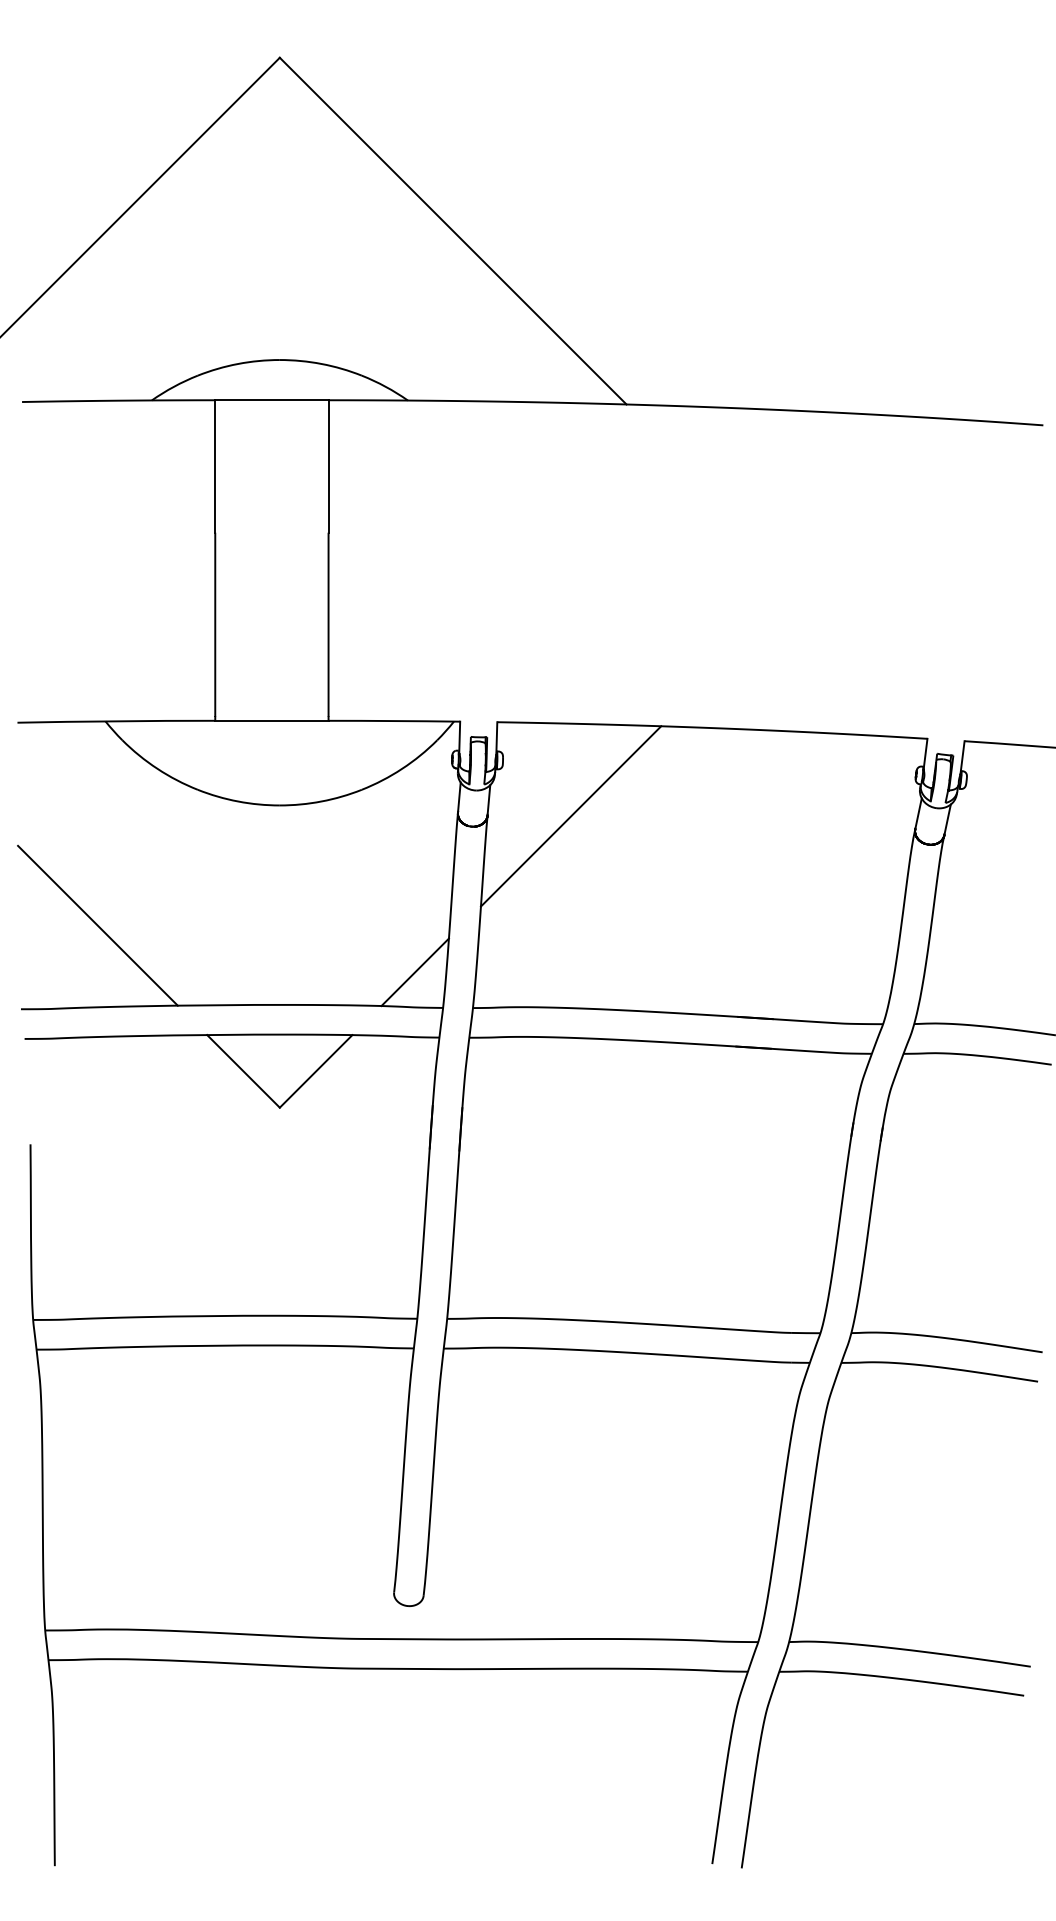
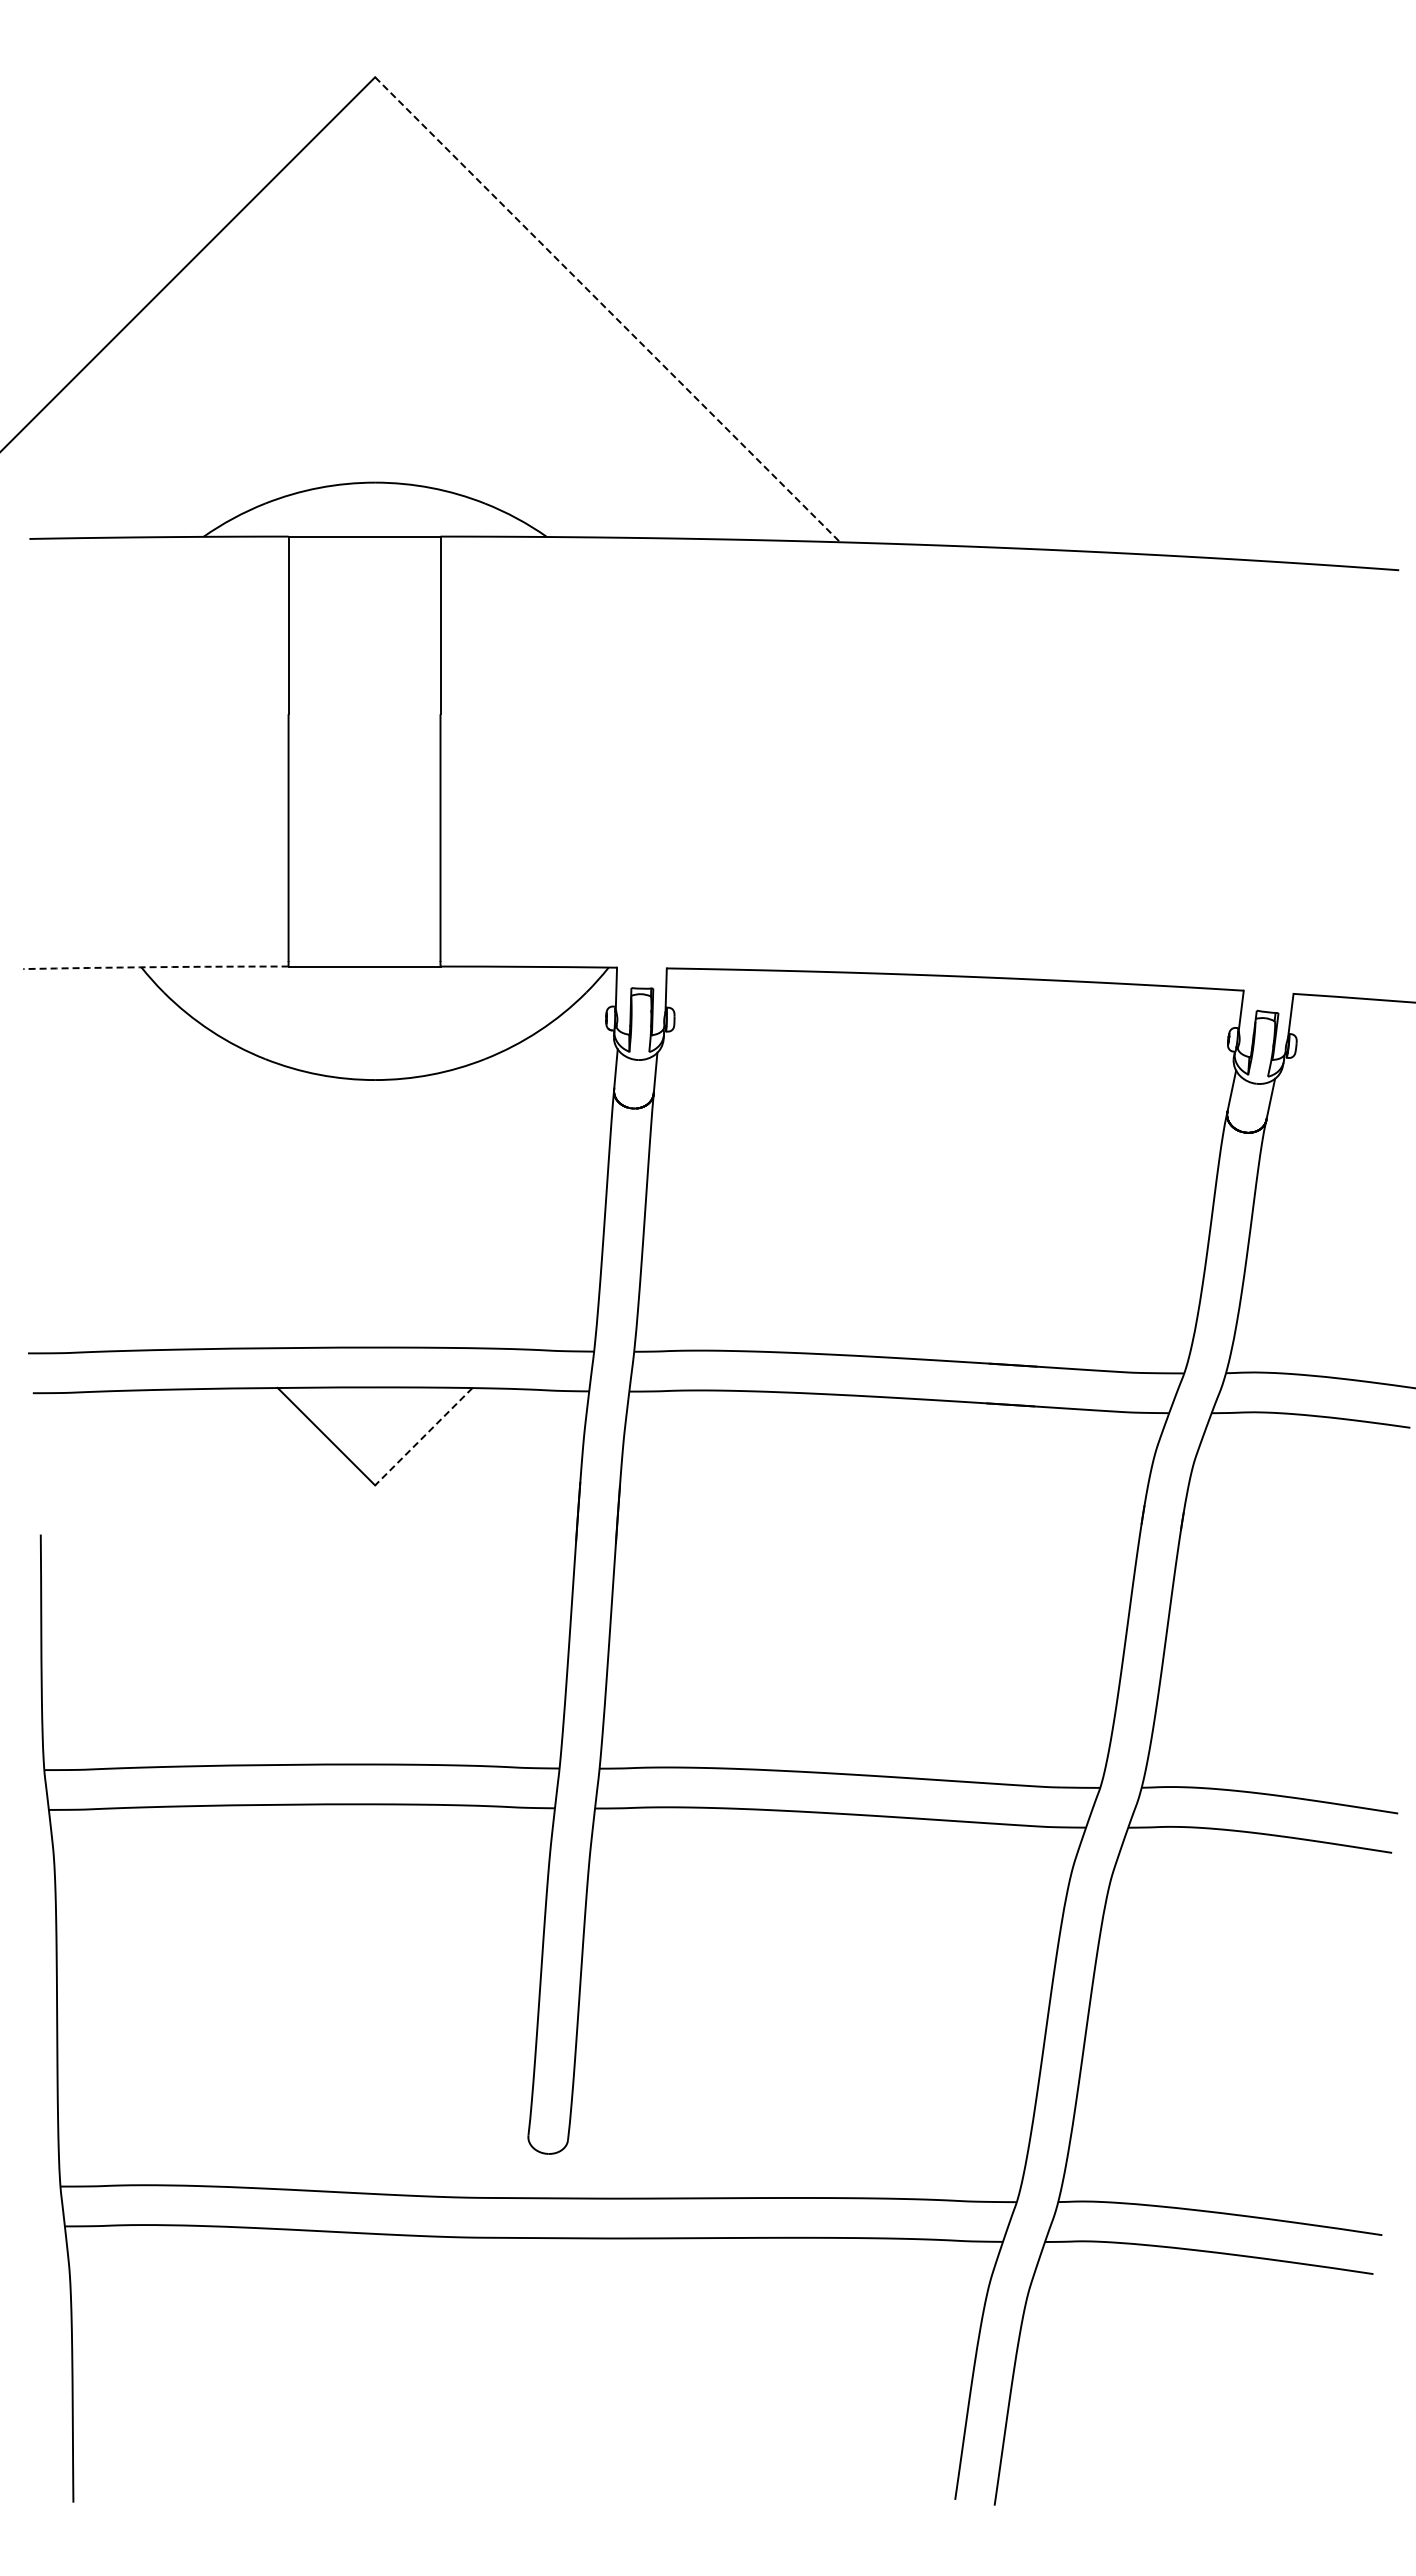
line: (453, 230) -> (607, 309), solid -> dashed
arc: (116, 721) -> (155, 967), solid -> dashed
line: (570, 816) -> (765, 1094), removed
line: (98, 925) -> (131, 1241), removed
line: (415, 972) -> (556, 1303), removed
line: (315, 1071) -> (423, 1436), solid -> dashed

